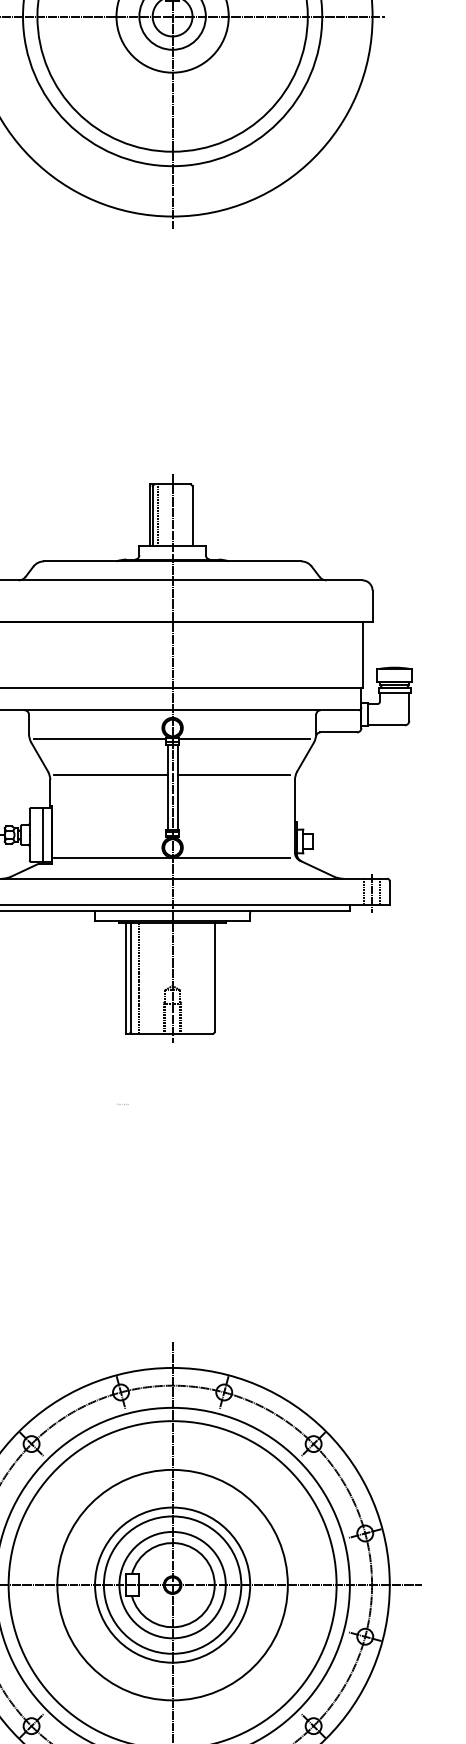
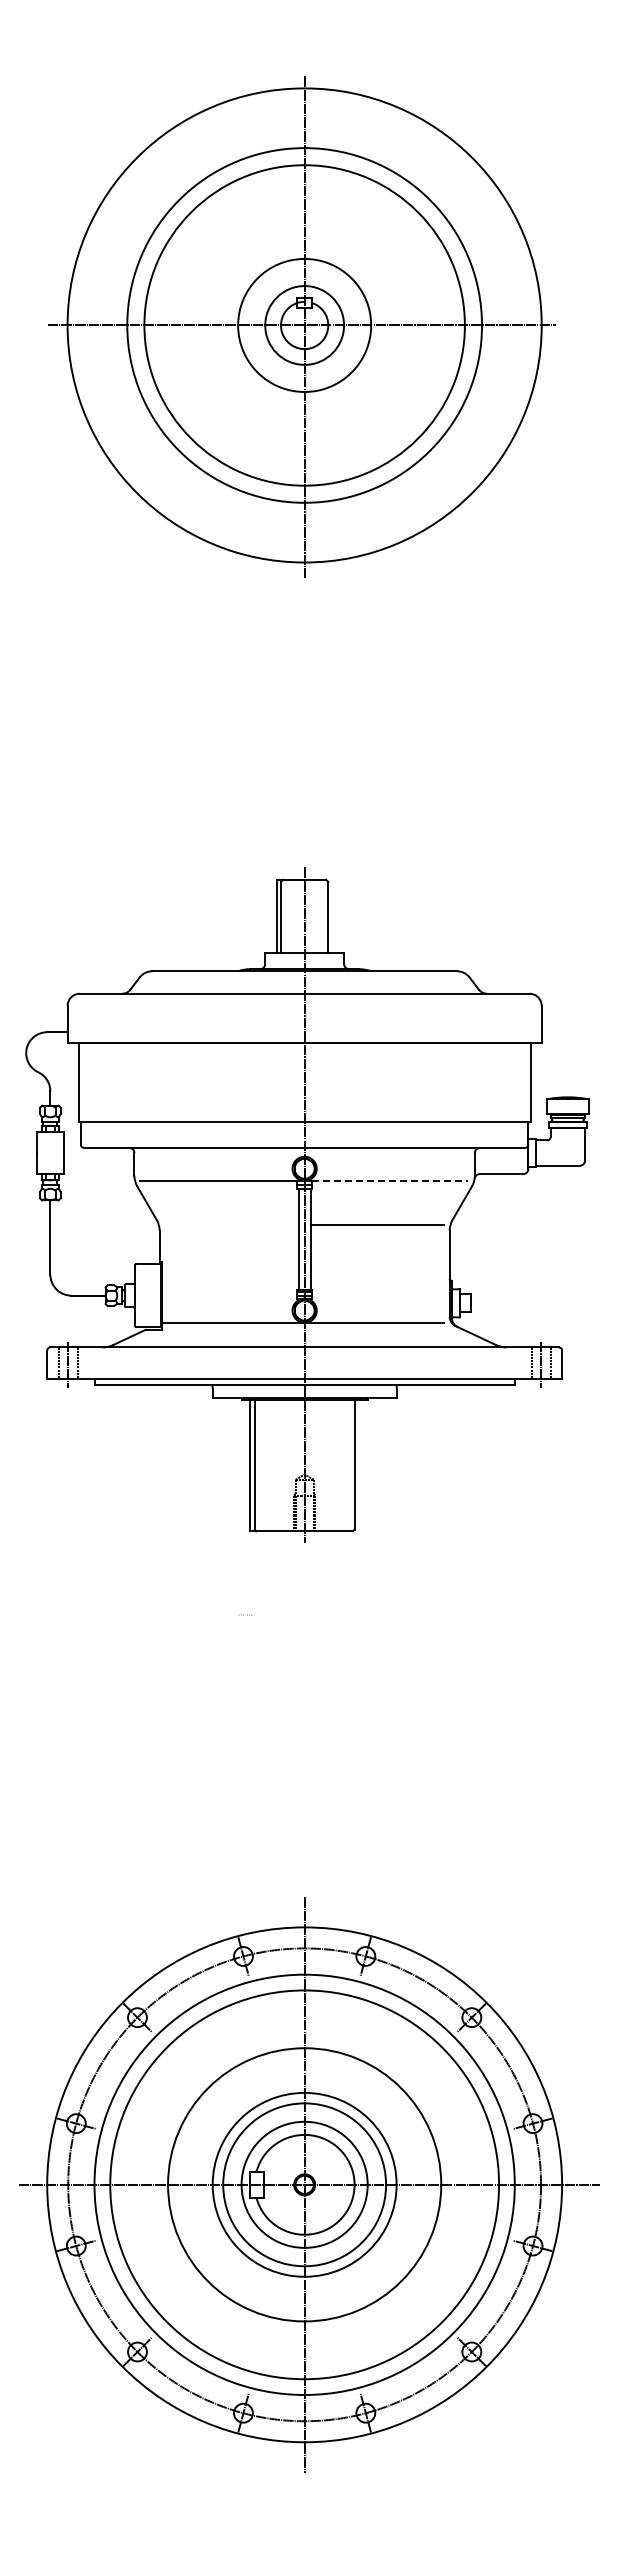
line: (157, 515) -> (286, 916), removed
line: (244, 738) -> (389, 1181), solid -> dashed
line: (110, 775) -> (231, 1225), removed
line: (42, 834) -> (150, 1295), removed
line: (138, 978) -> (264, 1465), removed

